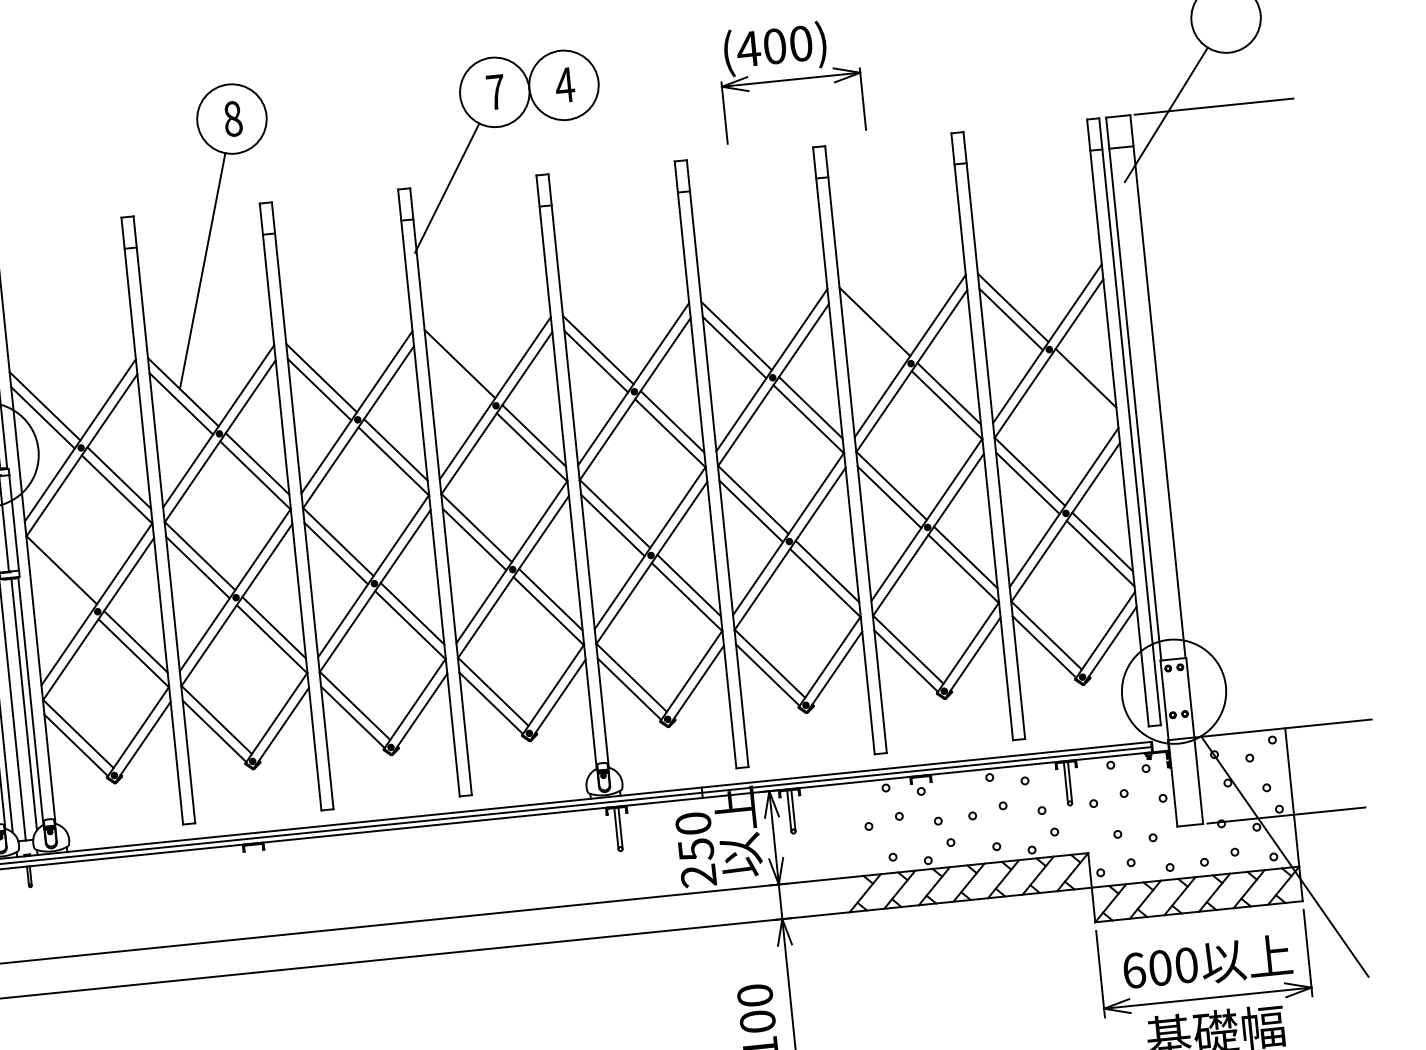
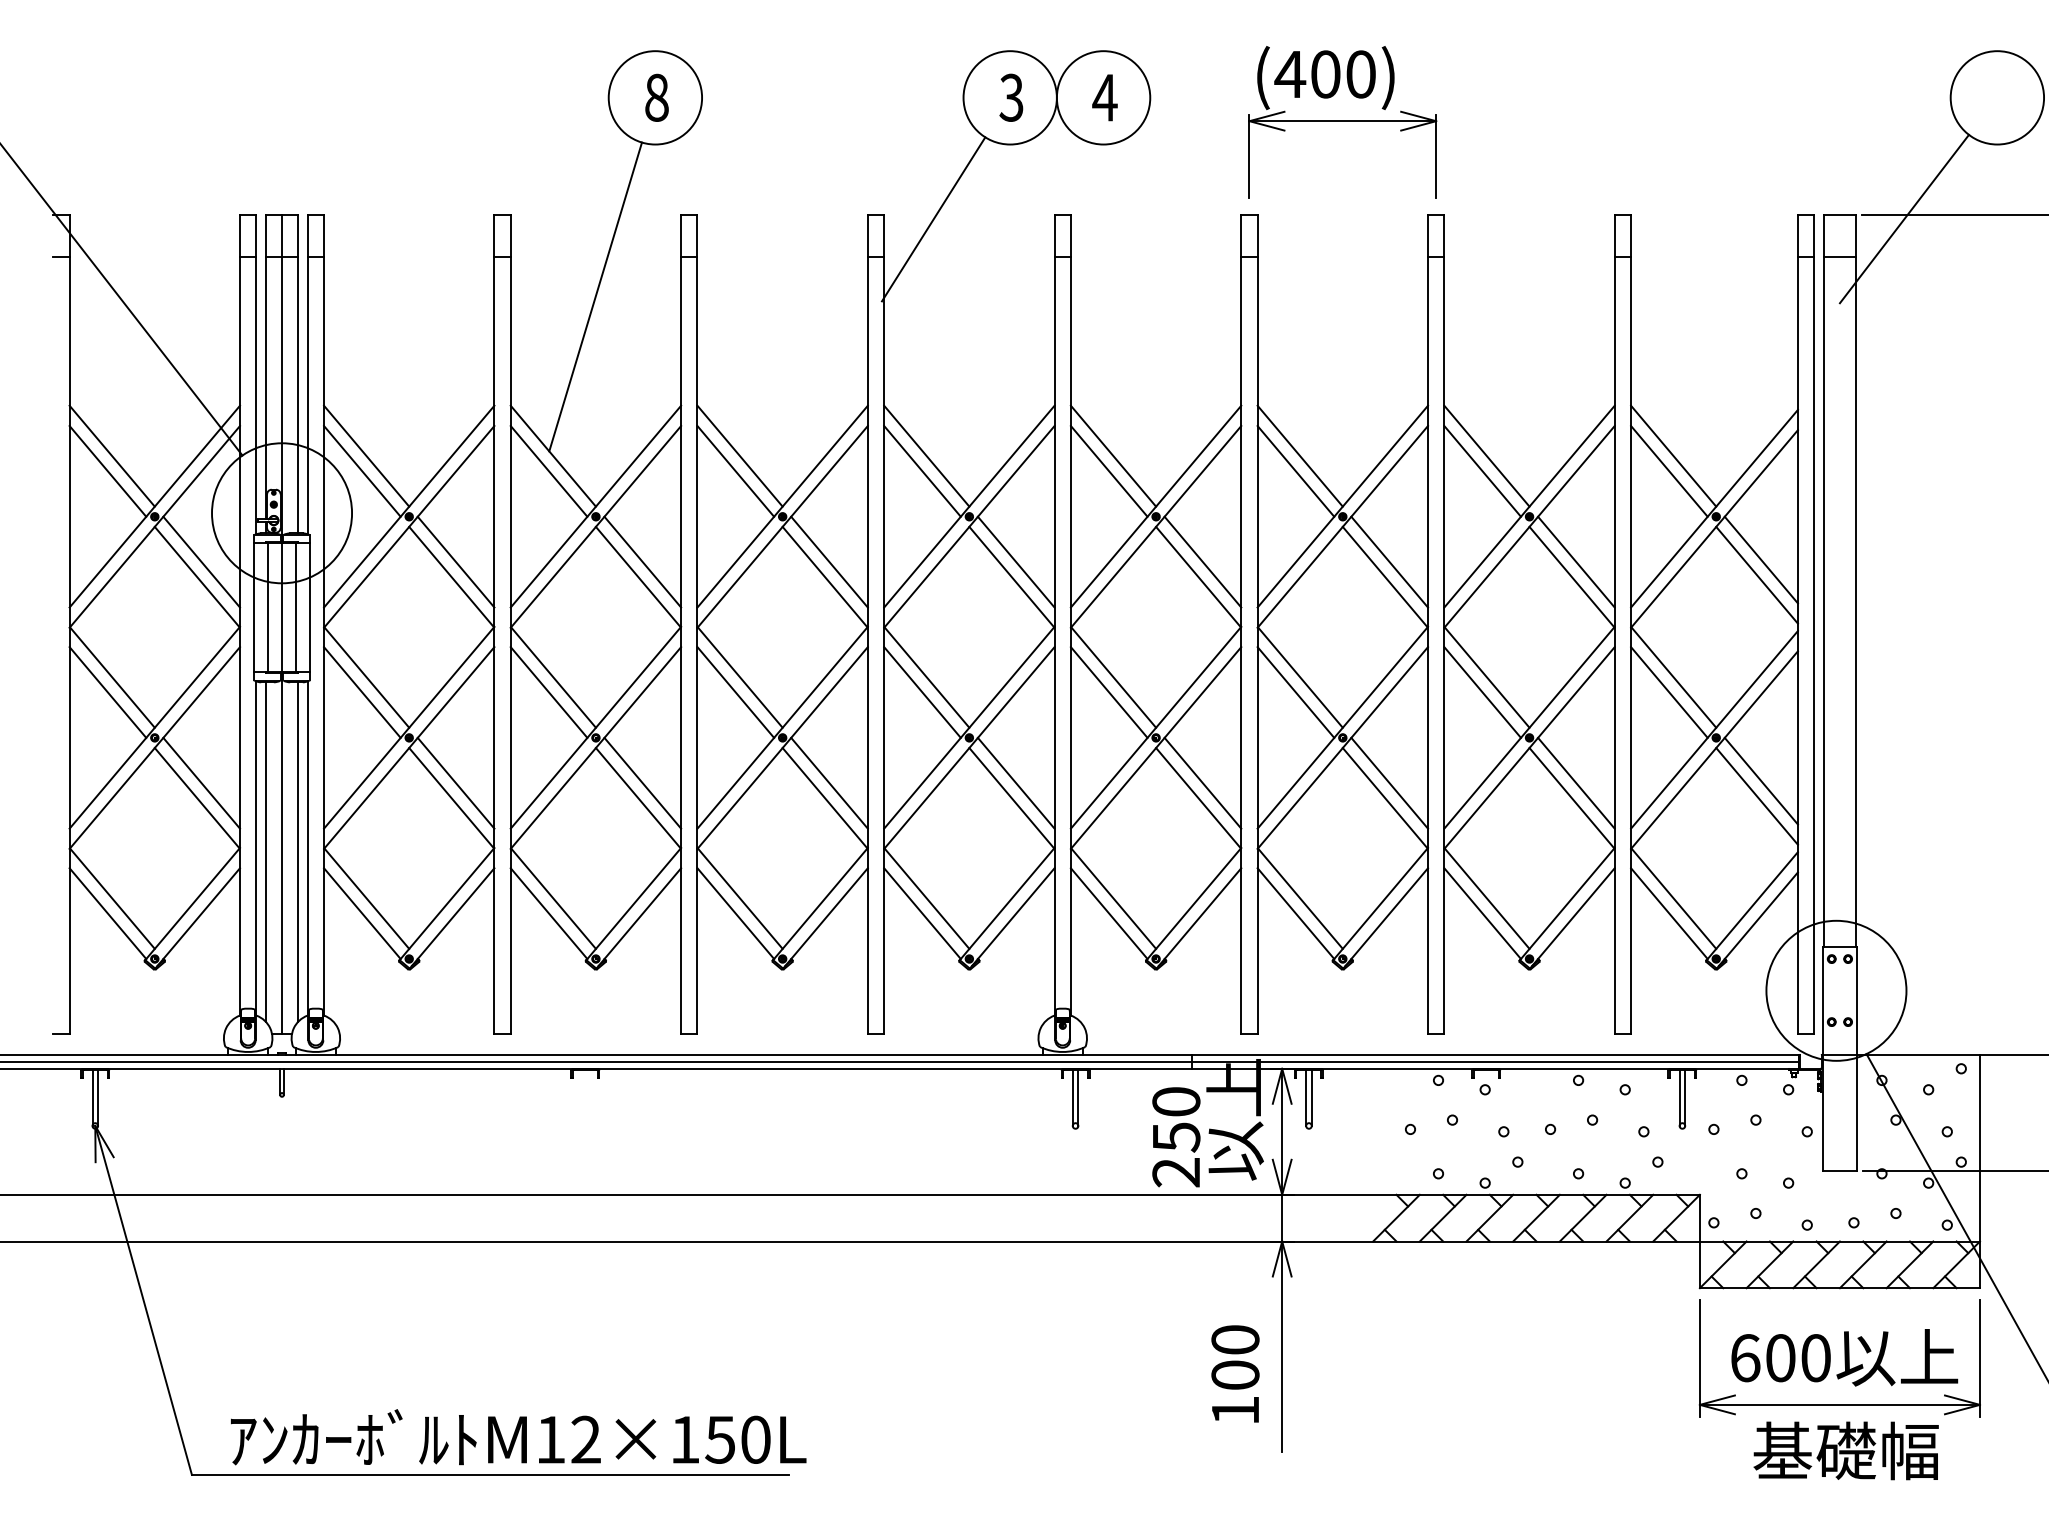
part: (790, 80) -> (1342, 122), moved
text: (495, 92) -> (1011, 97), 7 -> 3
line: (872, 333) -> (1482, 471), added
line: (457, 375) -> (922, 471), added
line: (1083, 389) -> (1756, 574), added
line: (59, 581) -> (362, 692), added

